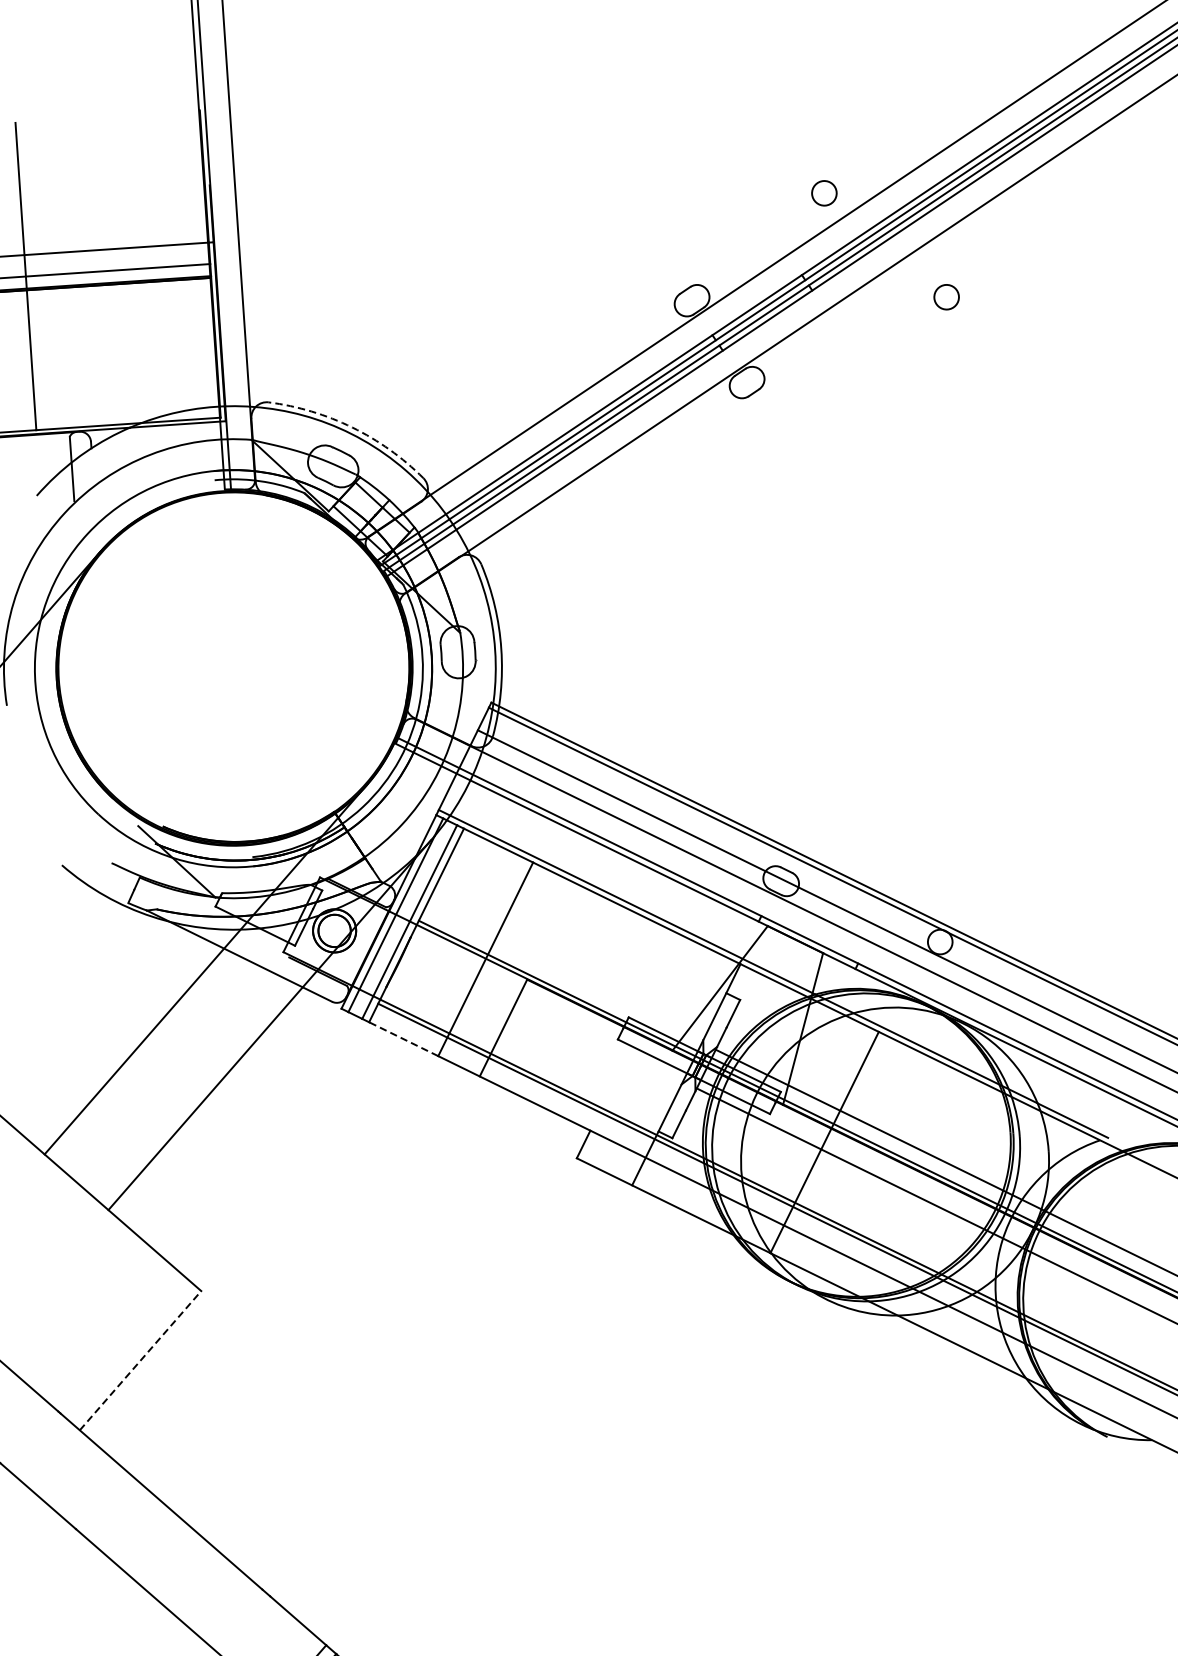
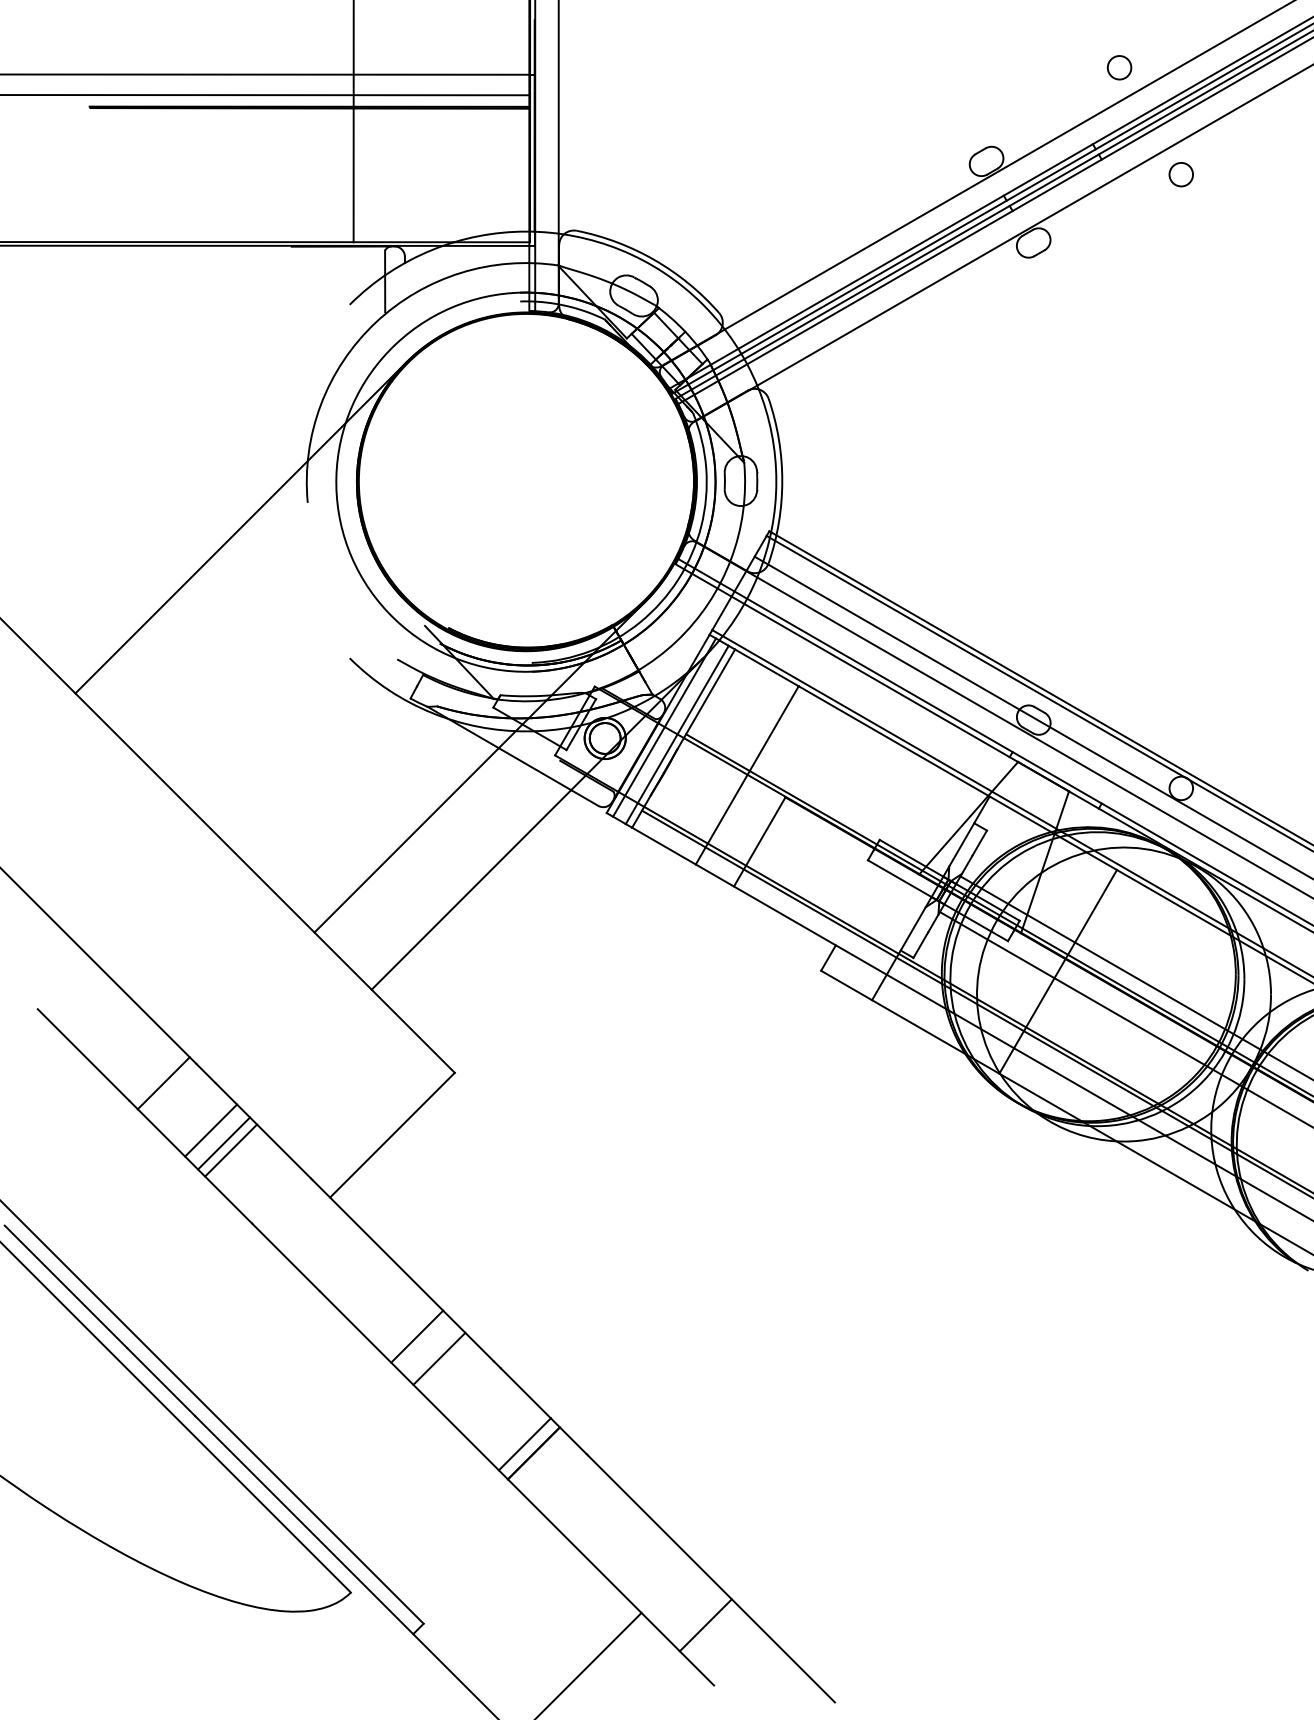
circle: (945, 297) -> (1180, 174), moved
arc: (352, 427) -> (654, 260), dashed -> solid
line: (404, 1039) -> (664, 846), dashed -> solid
line: (140, 1359) -> (392, 1134), dashed -> solid
line: (181, 1569) -> (417, 1336), added
line: (205, 1590) -> (439, 1358), added

